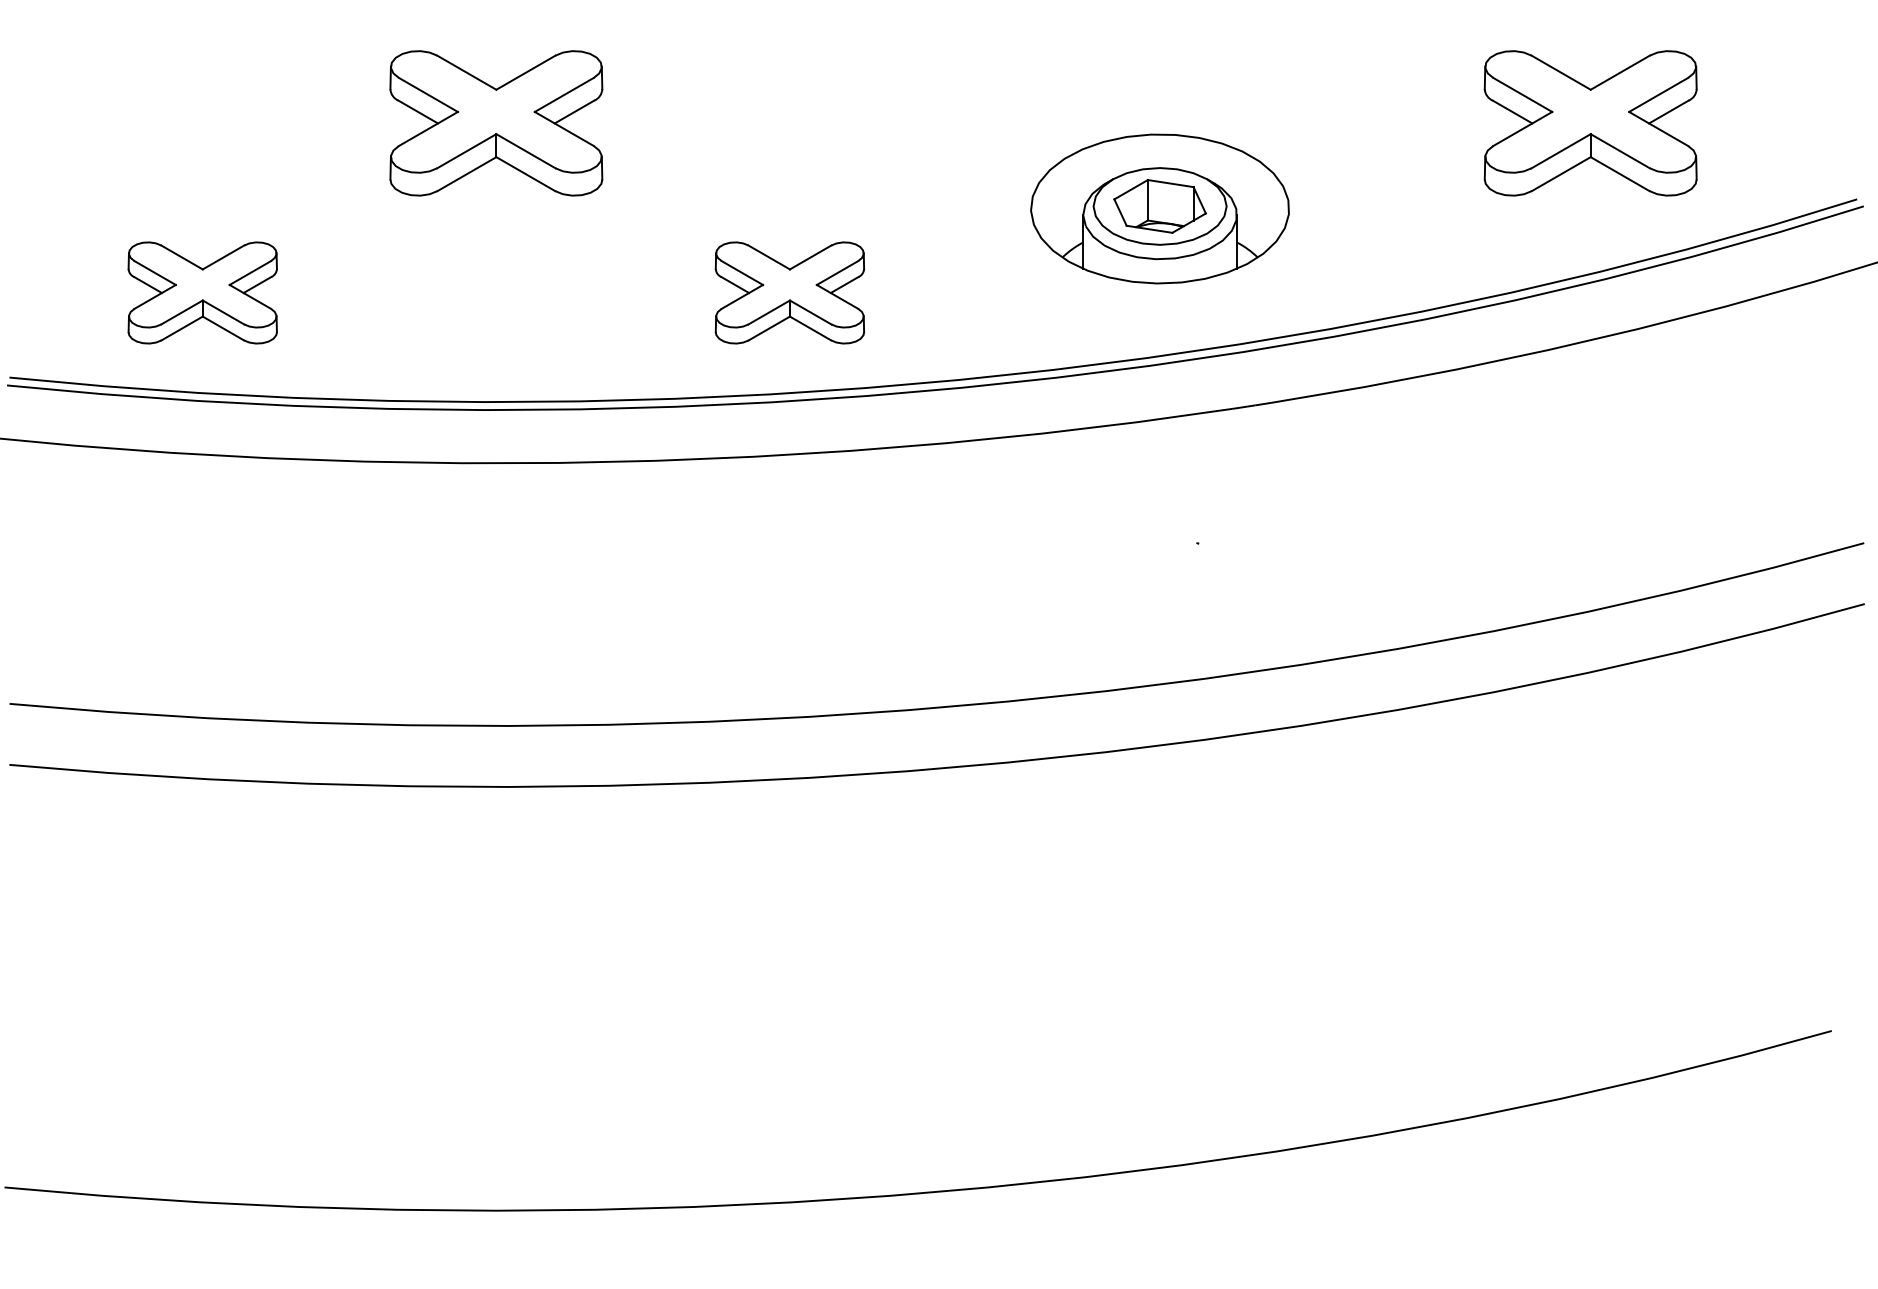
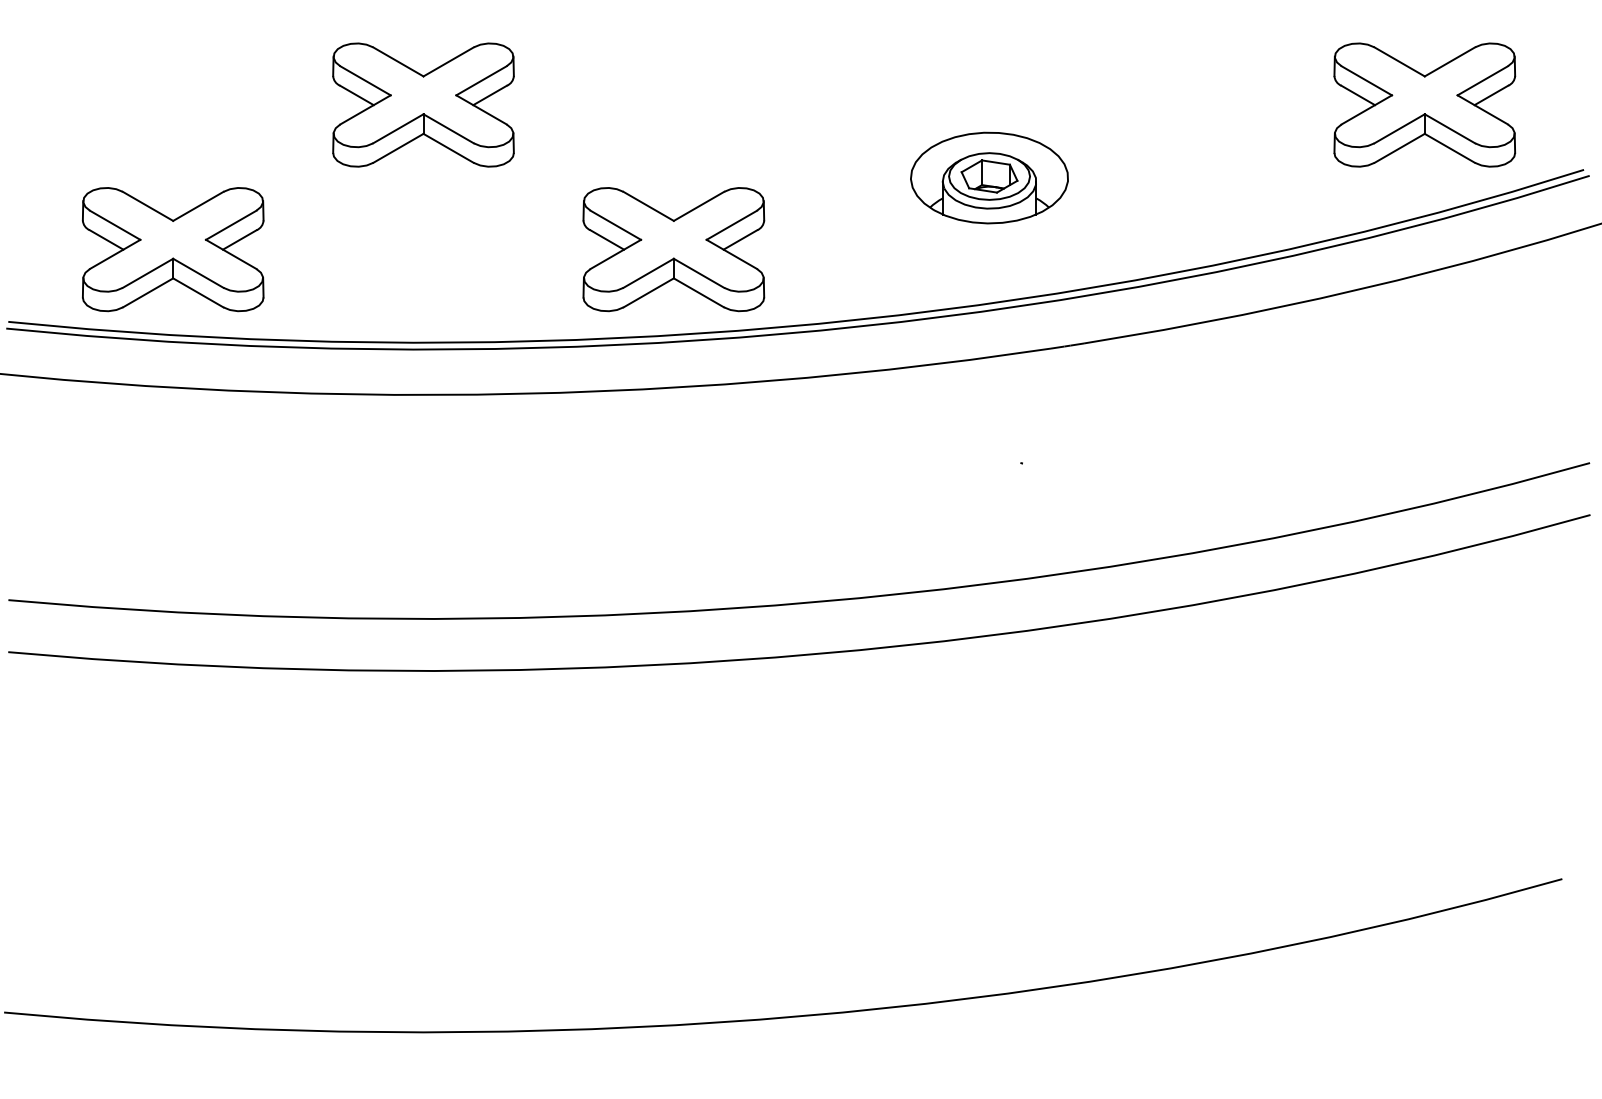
part: (1590, 122) -> (1424, 104), moved
part: (1160, 208) -> (989, 177), size x0.71
part: (202, 292) -> (172, 249), size x1.43
part: (789, 292) -> (673, 249), size x1.43

